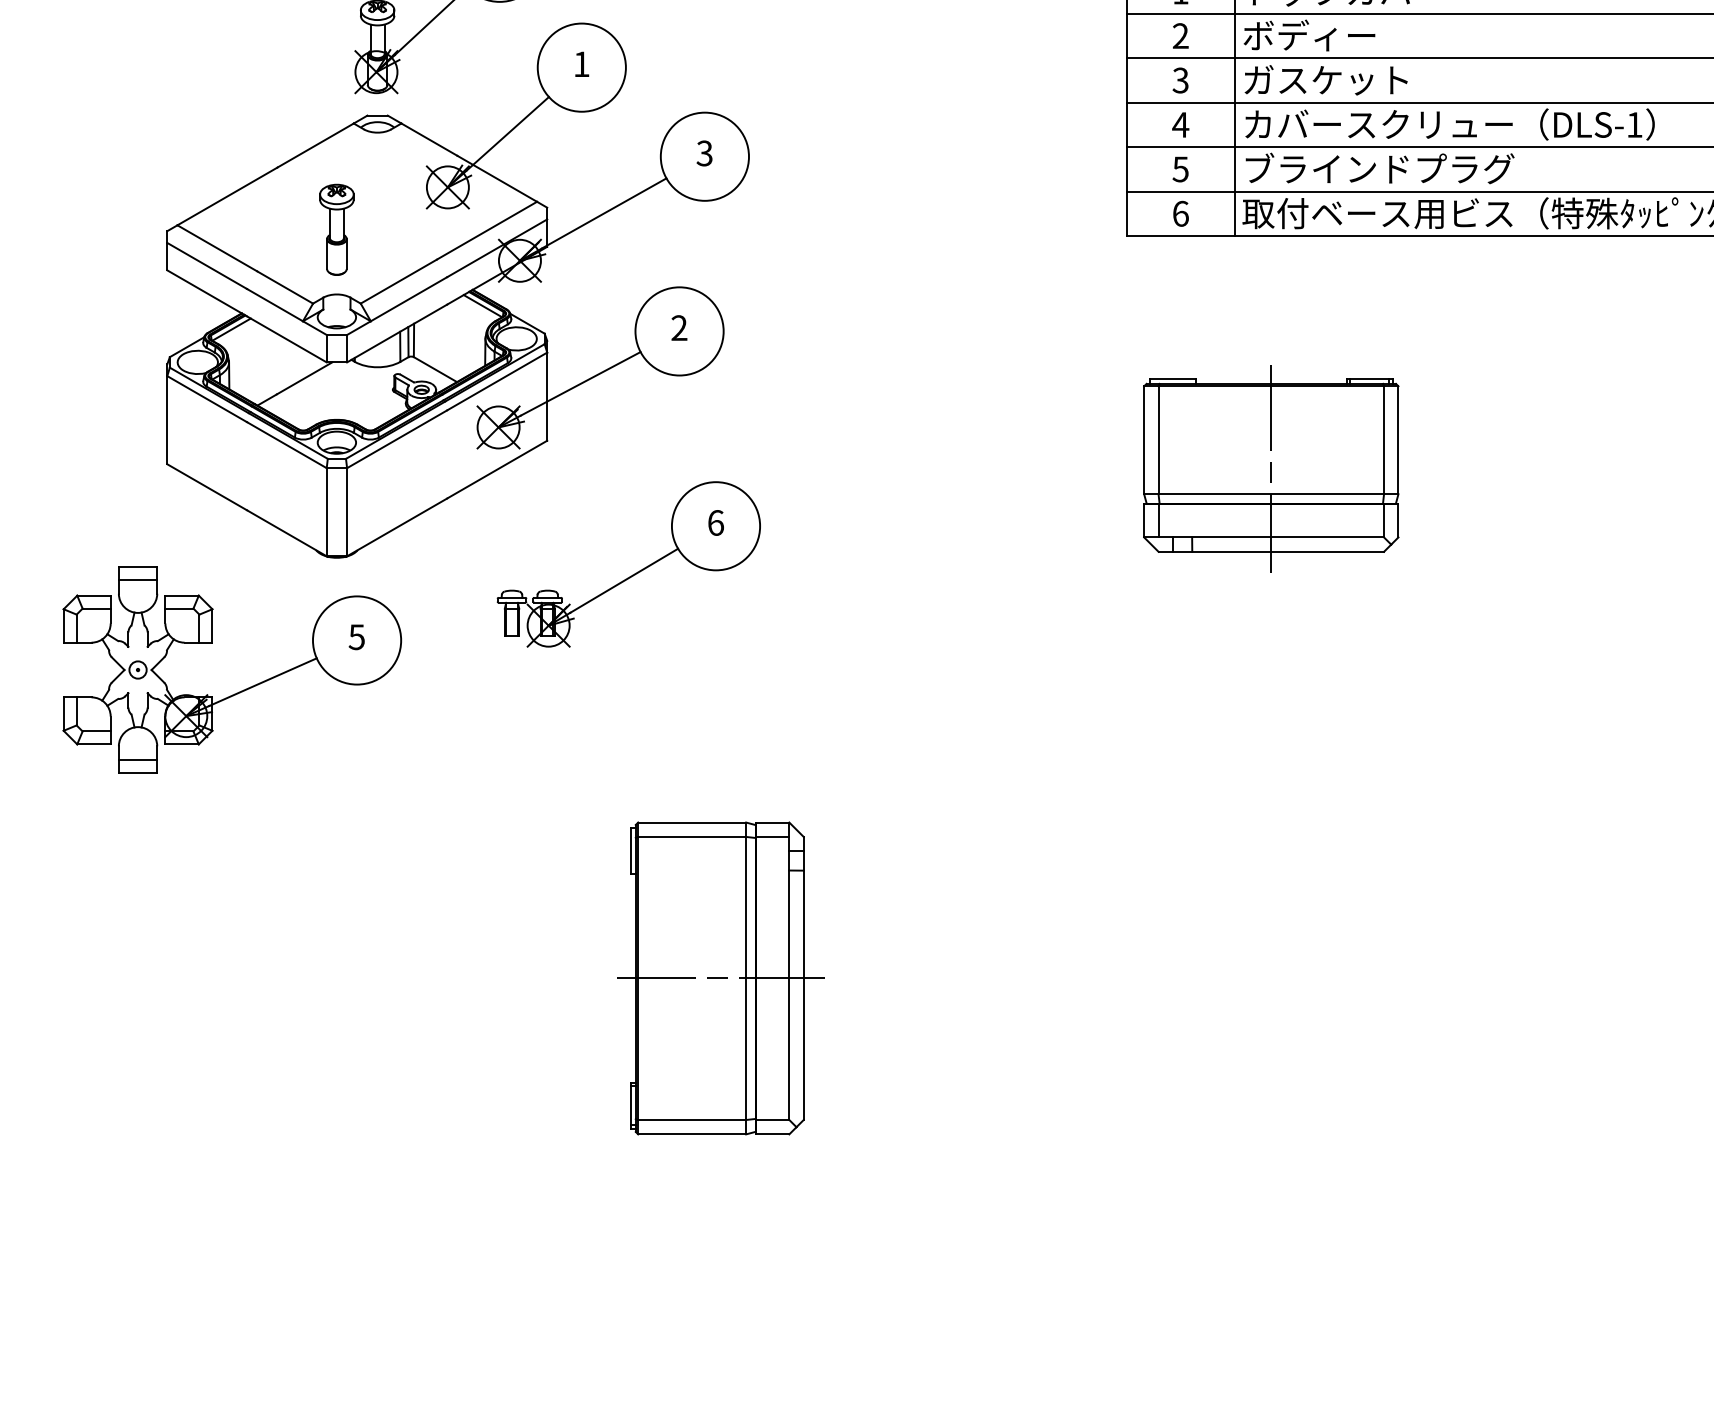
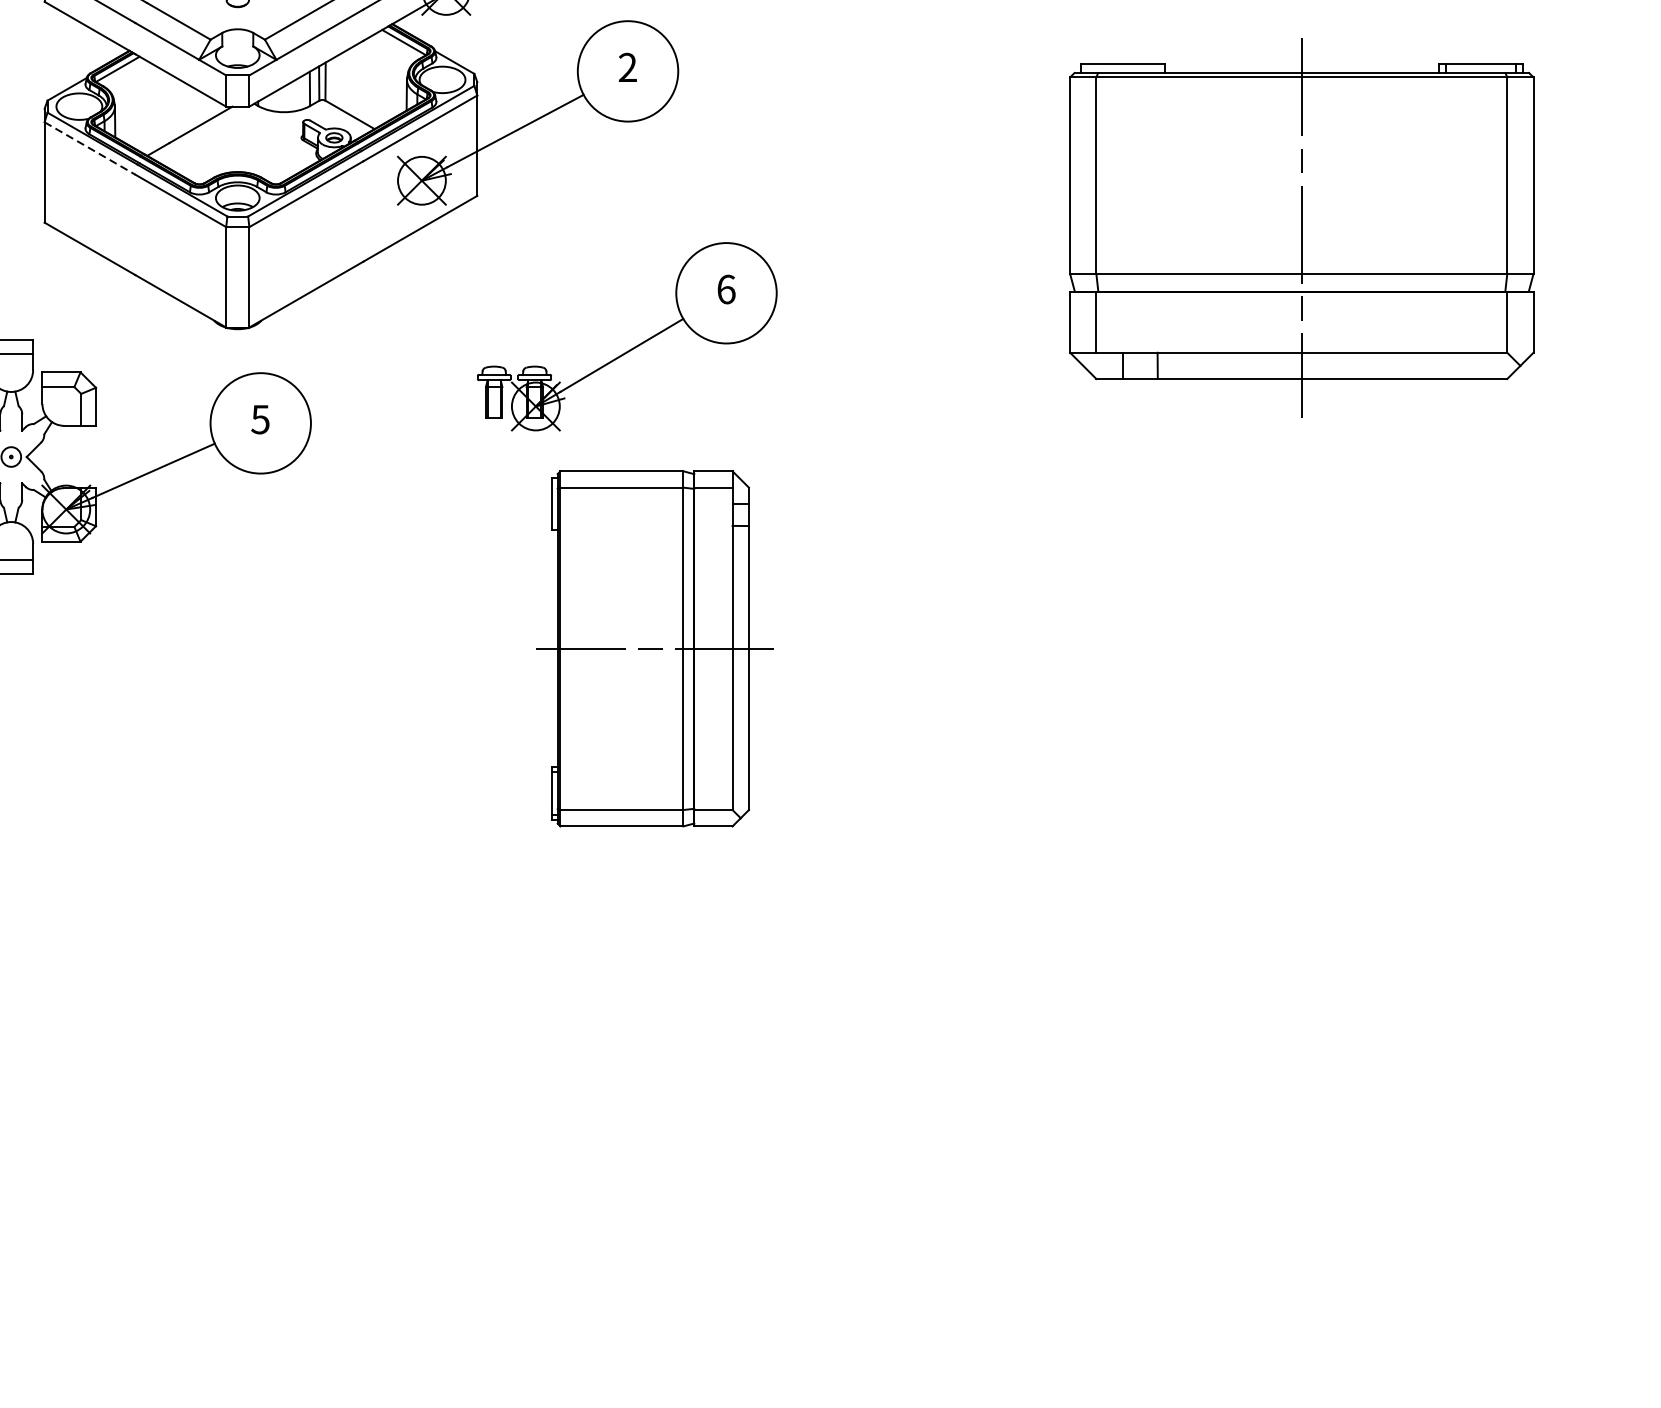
line: (207, 399) -> (90, 148), solid -> dashed
part: (1271, 468) -> (1302, 227), size x1.6
part: (632, 574) -> (631, 348), moved
part: (720, 978) -> (654, 648), moved

